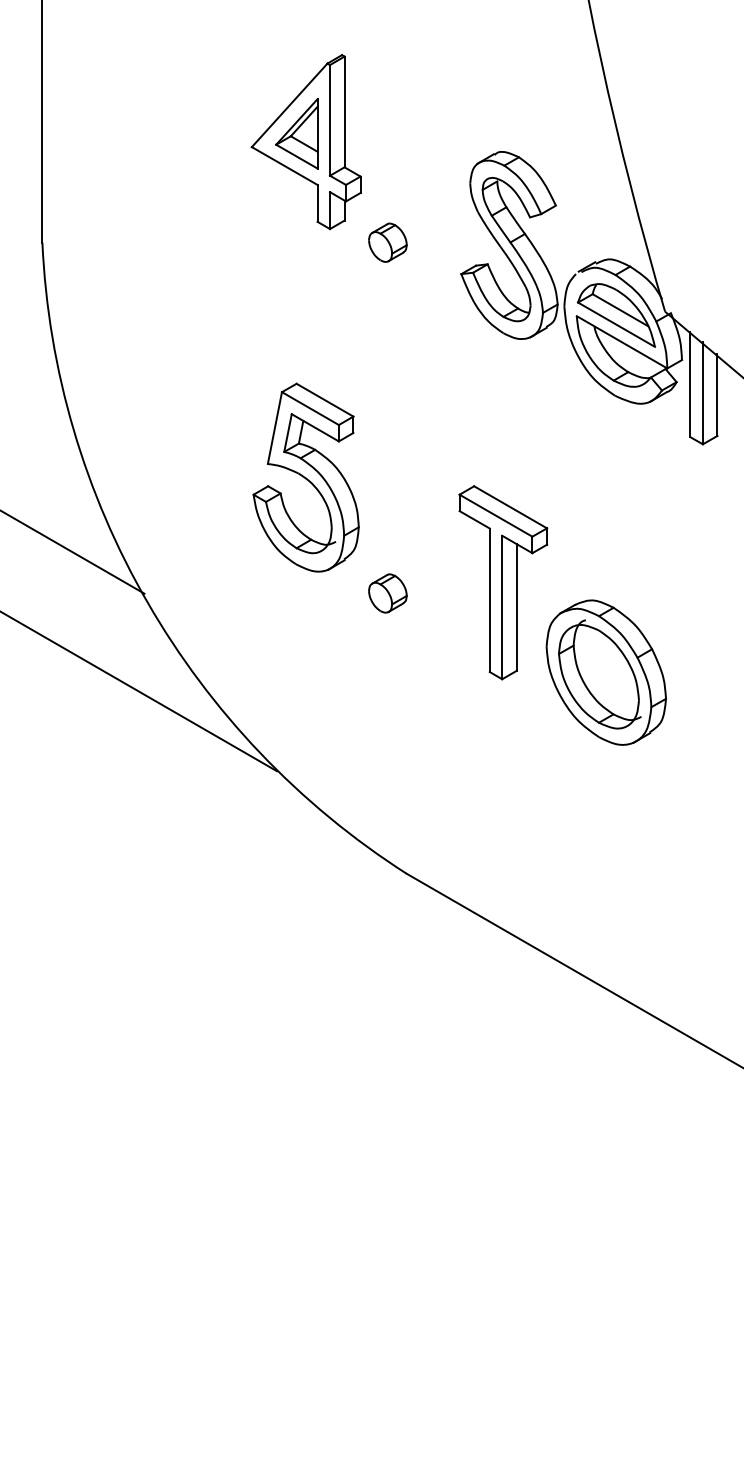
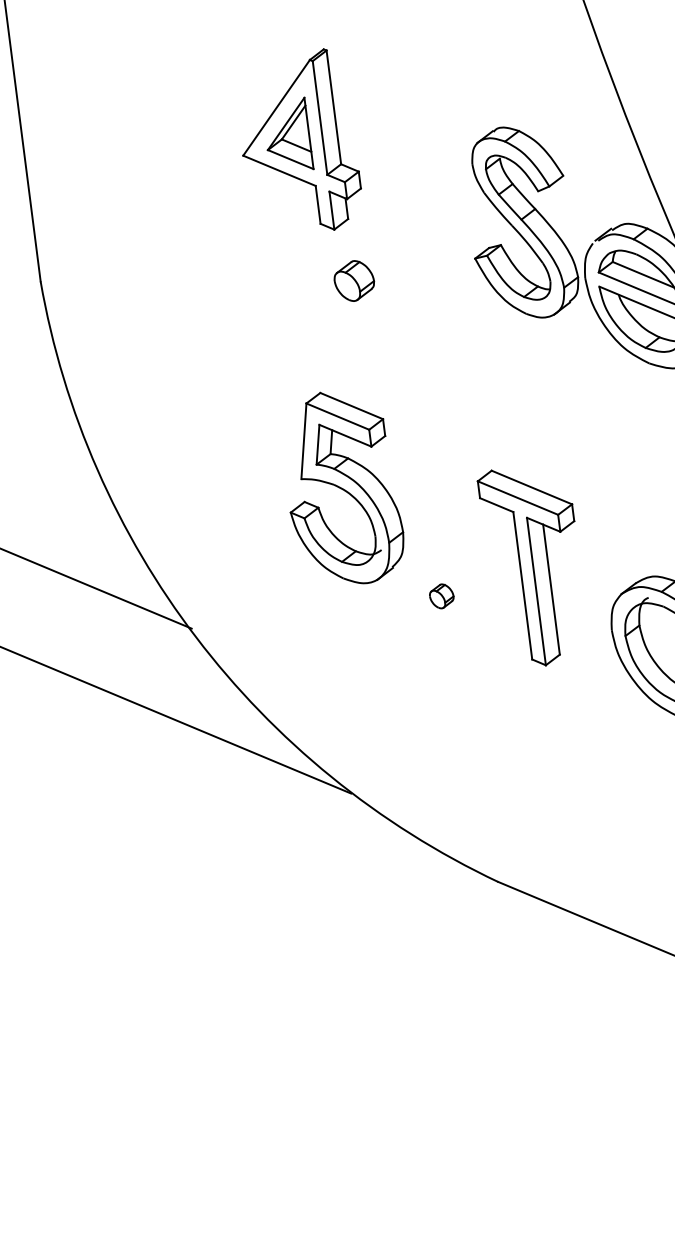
part: (387, 242) -> (353, 280), moved
part: (503, 582) -> (534, 565), moved
part: (387, 593) -> (441, 596), size x0.6

